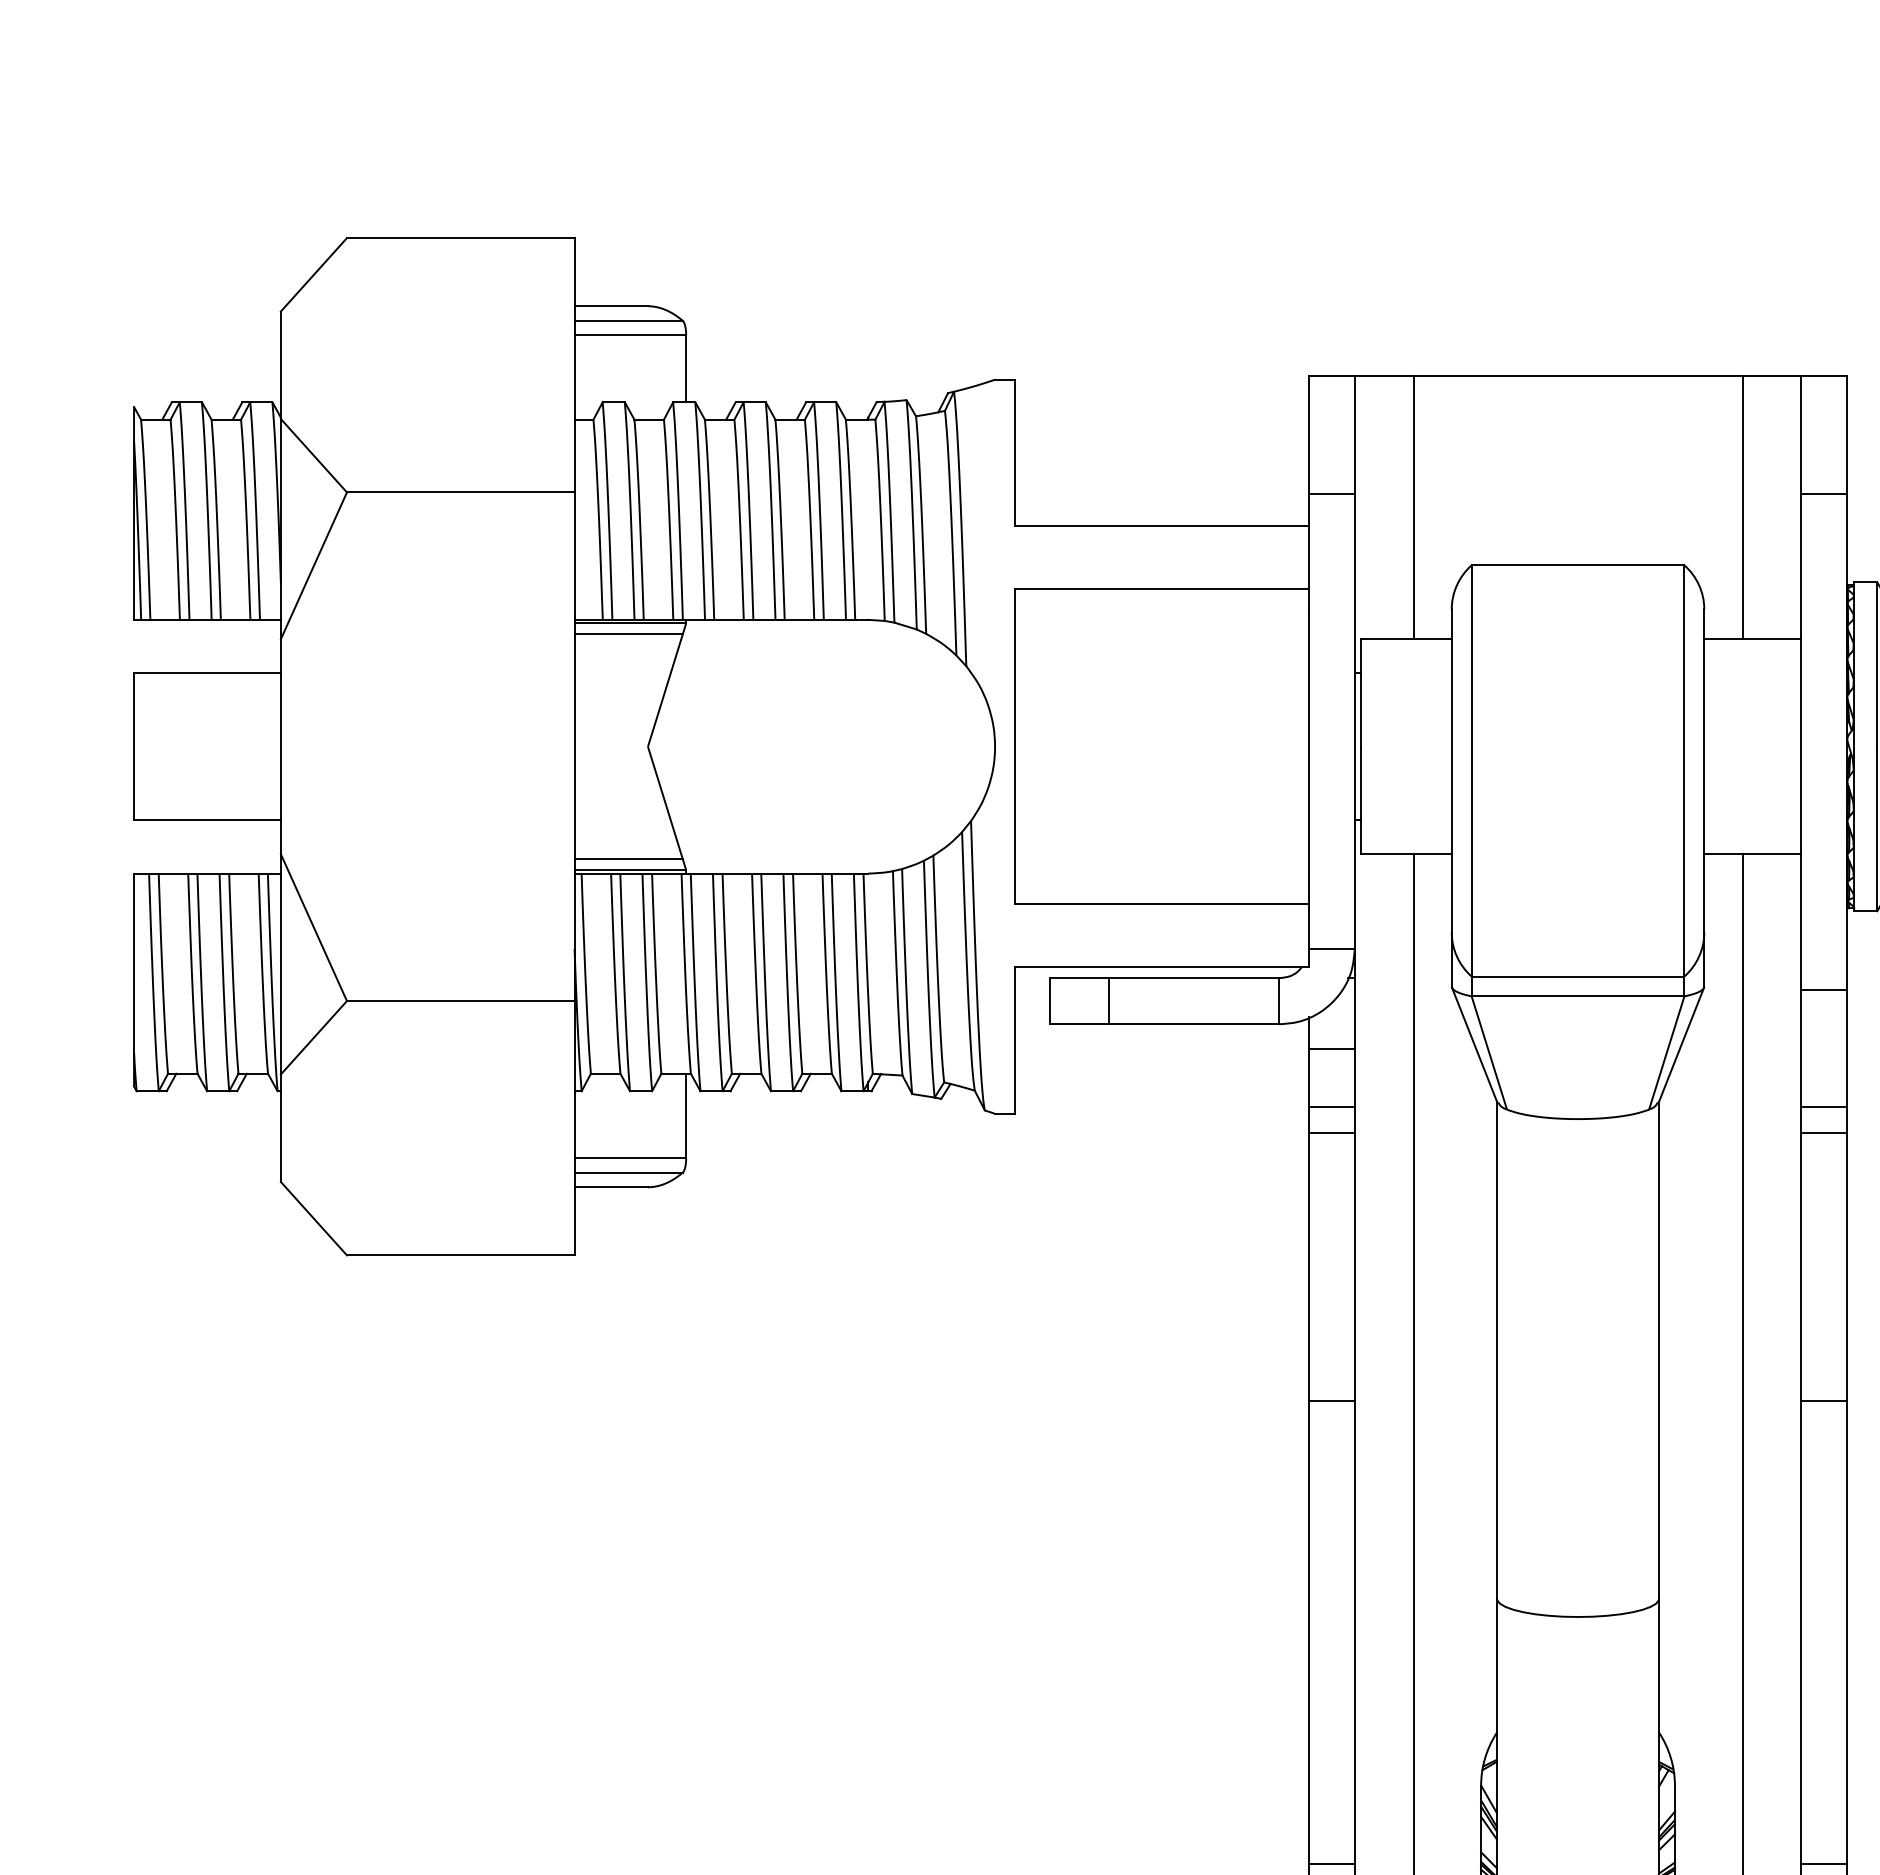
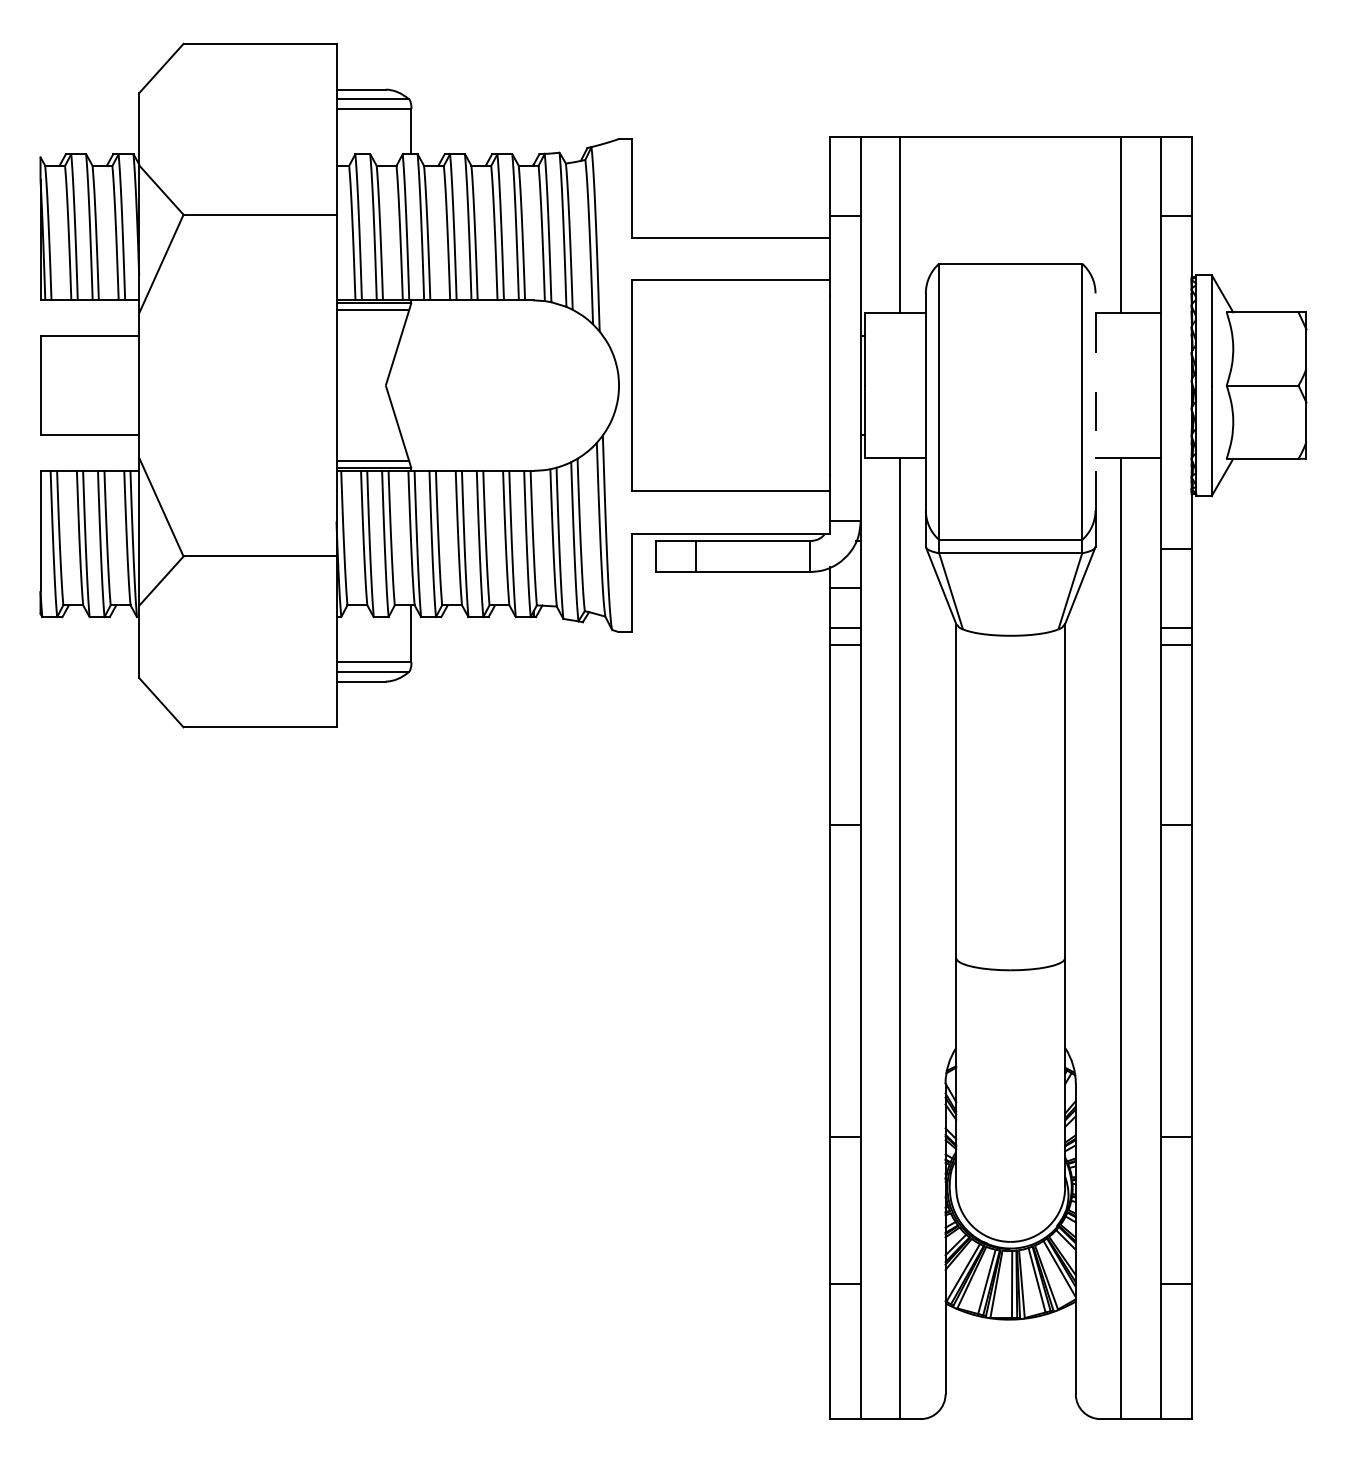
line: (1704, 770) -> (1095, 401), solid -> dashed

